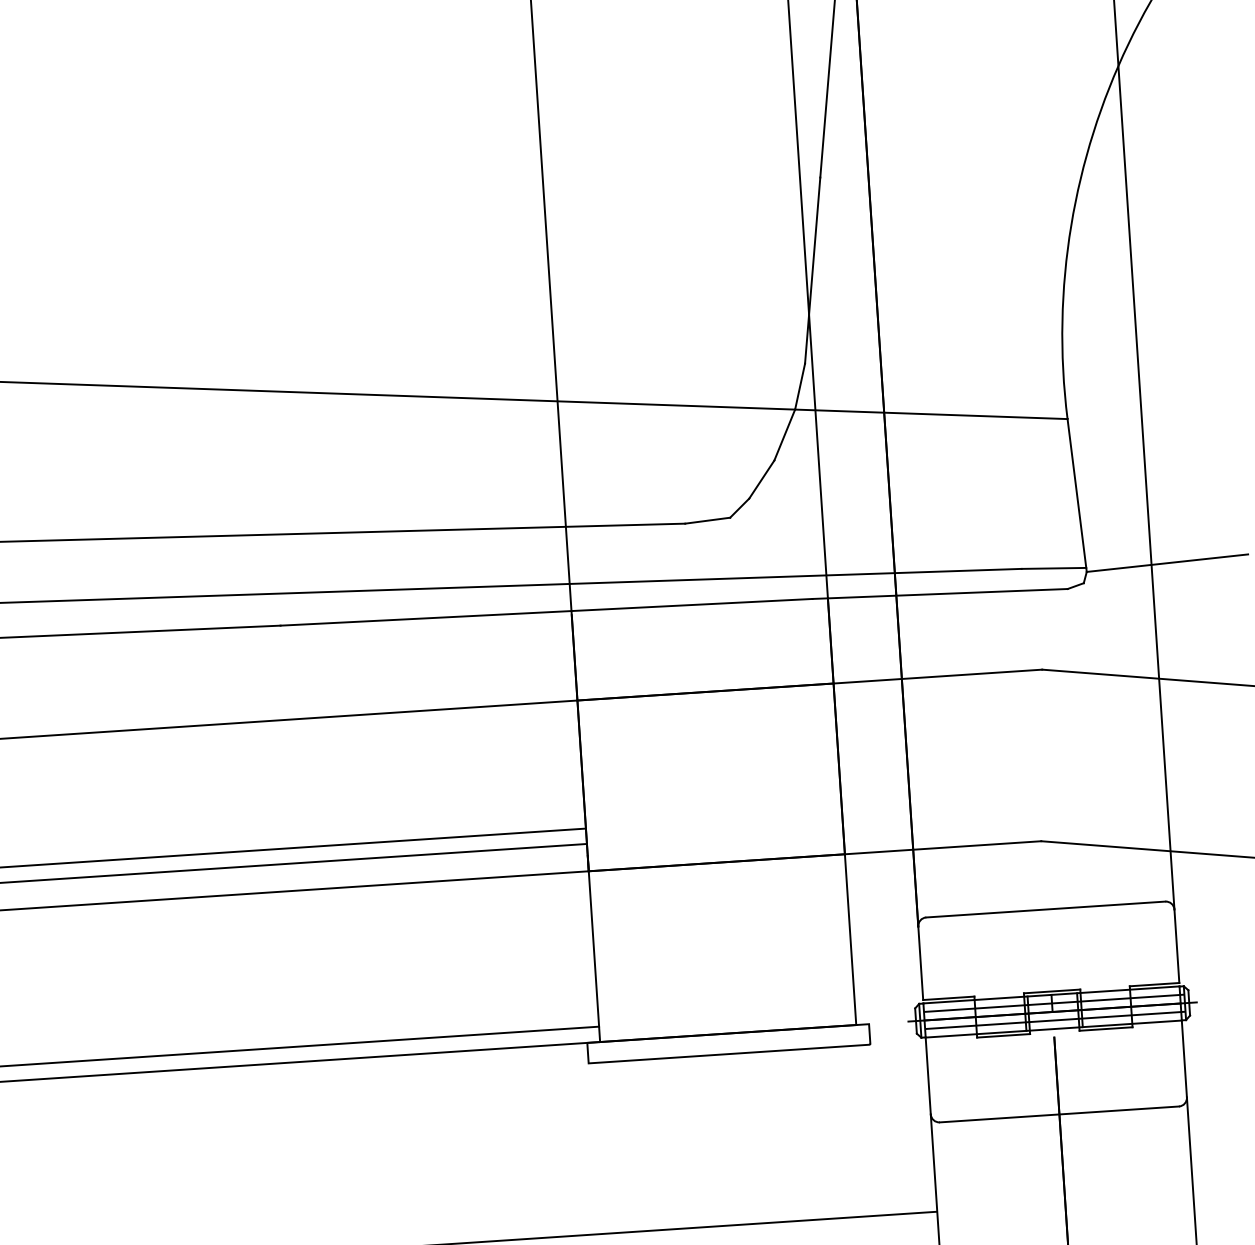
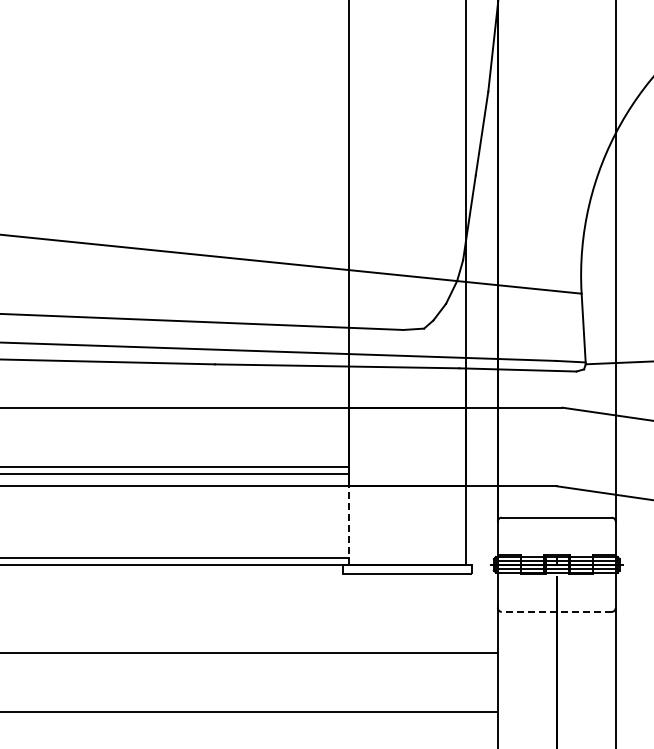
line: (594, 956) -> (348, 525), solid -> dashed
line: (1058, 1113) -> (556, 611), solid -> dashed

